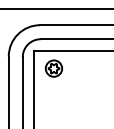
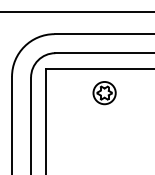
part: (53, 68) -> (103, 92), moved

